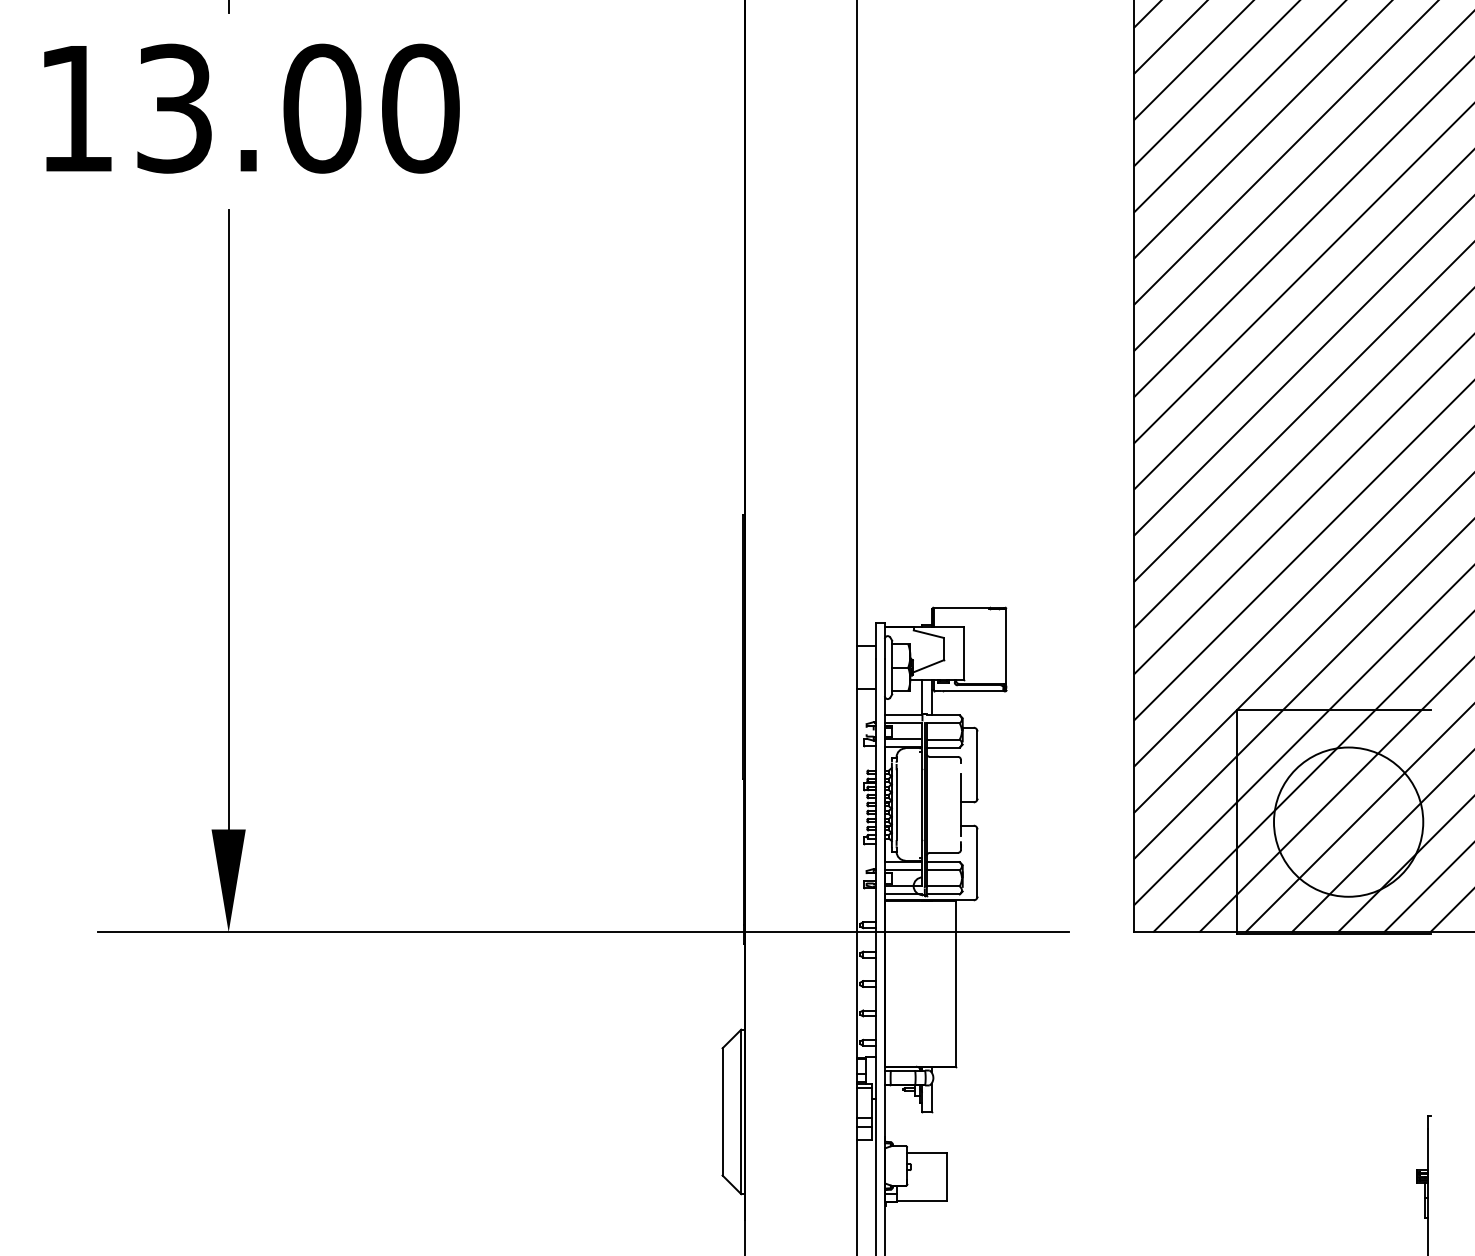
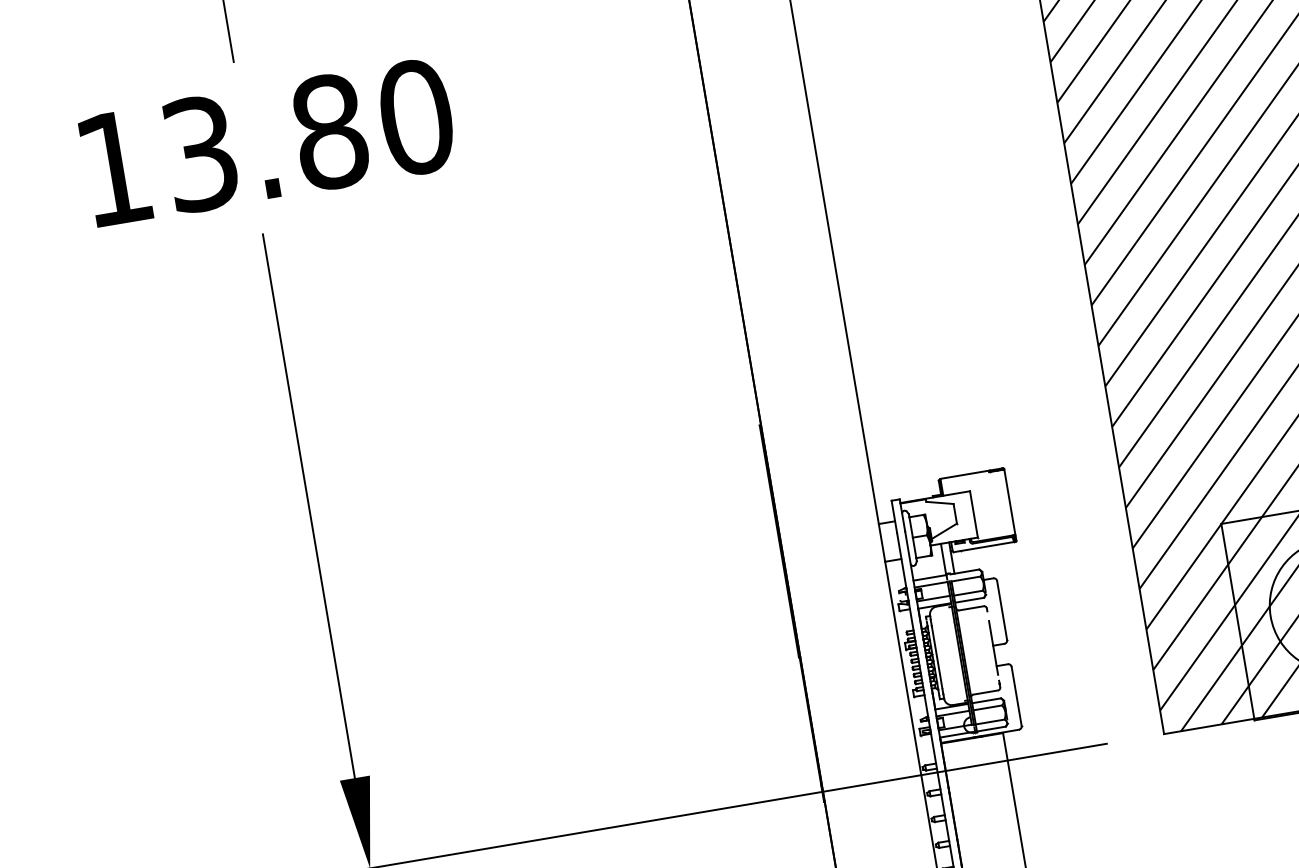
text: (322, 108) -> (330, 131), 13.00 -> 13.80

